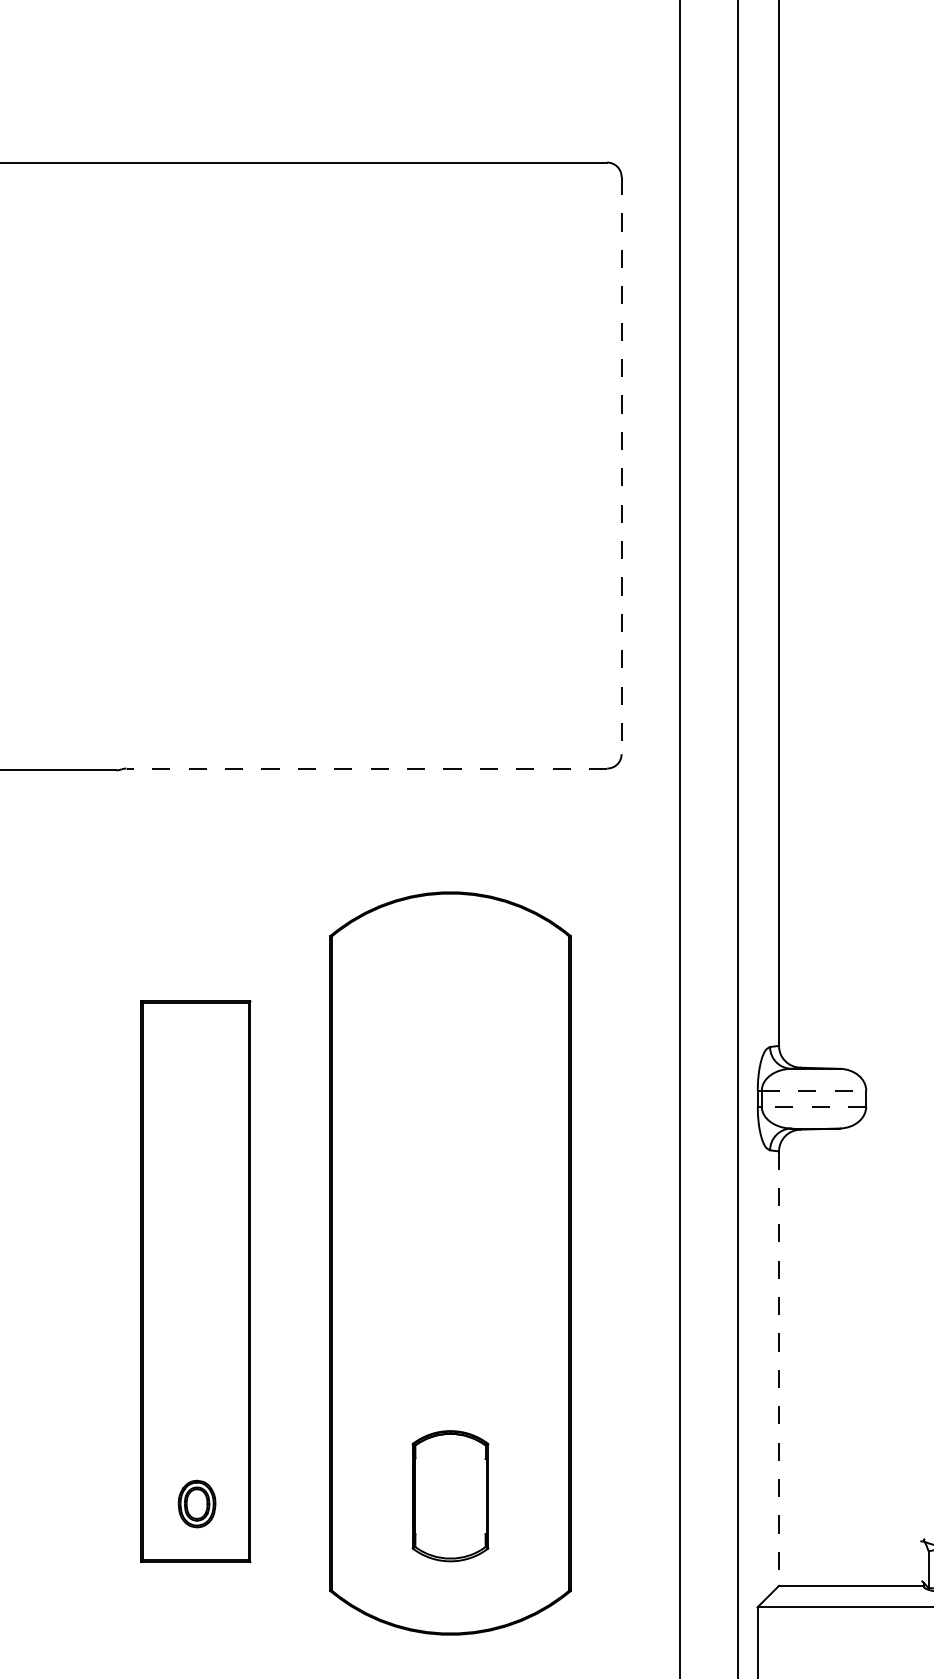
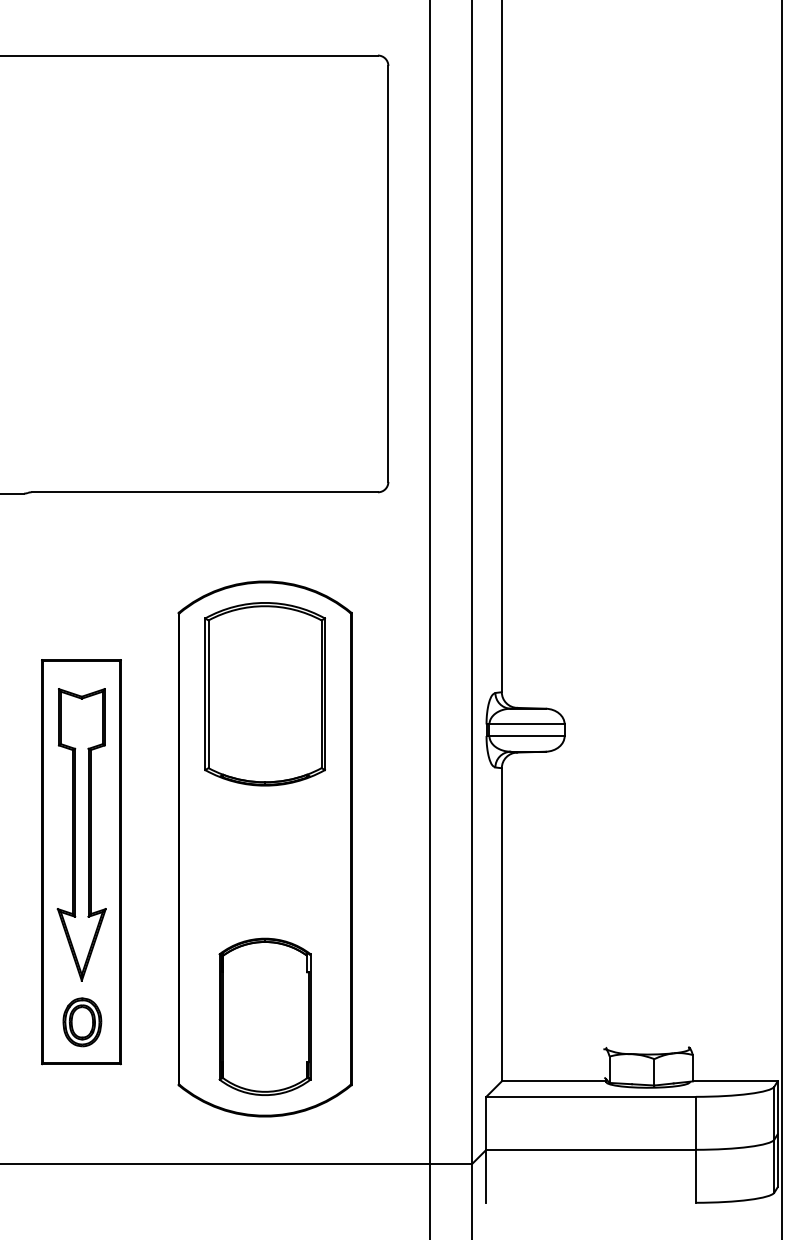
line: (621, 464) -> (388, 273), dashed -> solid
line: (366, 768) -> (204, 492), dashed -> solid
part: (449, 1049) -> (264, 694), added
line: (814, 1090) -> (527, 724), dashed -> solid
line: (814, 1107) -> (527, 736), dashed -> solid
part: (195, 1243) -> (81, 834), added
line: (778, 1368) -> (501, 924), dashed -> solid
part: (449, 1495) -> (264, 1016), size x1.67
part: (197, 1504) -> (82, 1022), size x1.43

